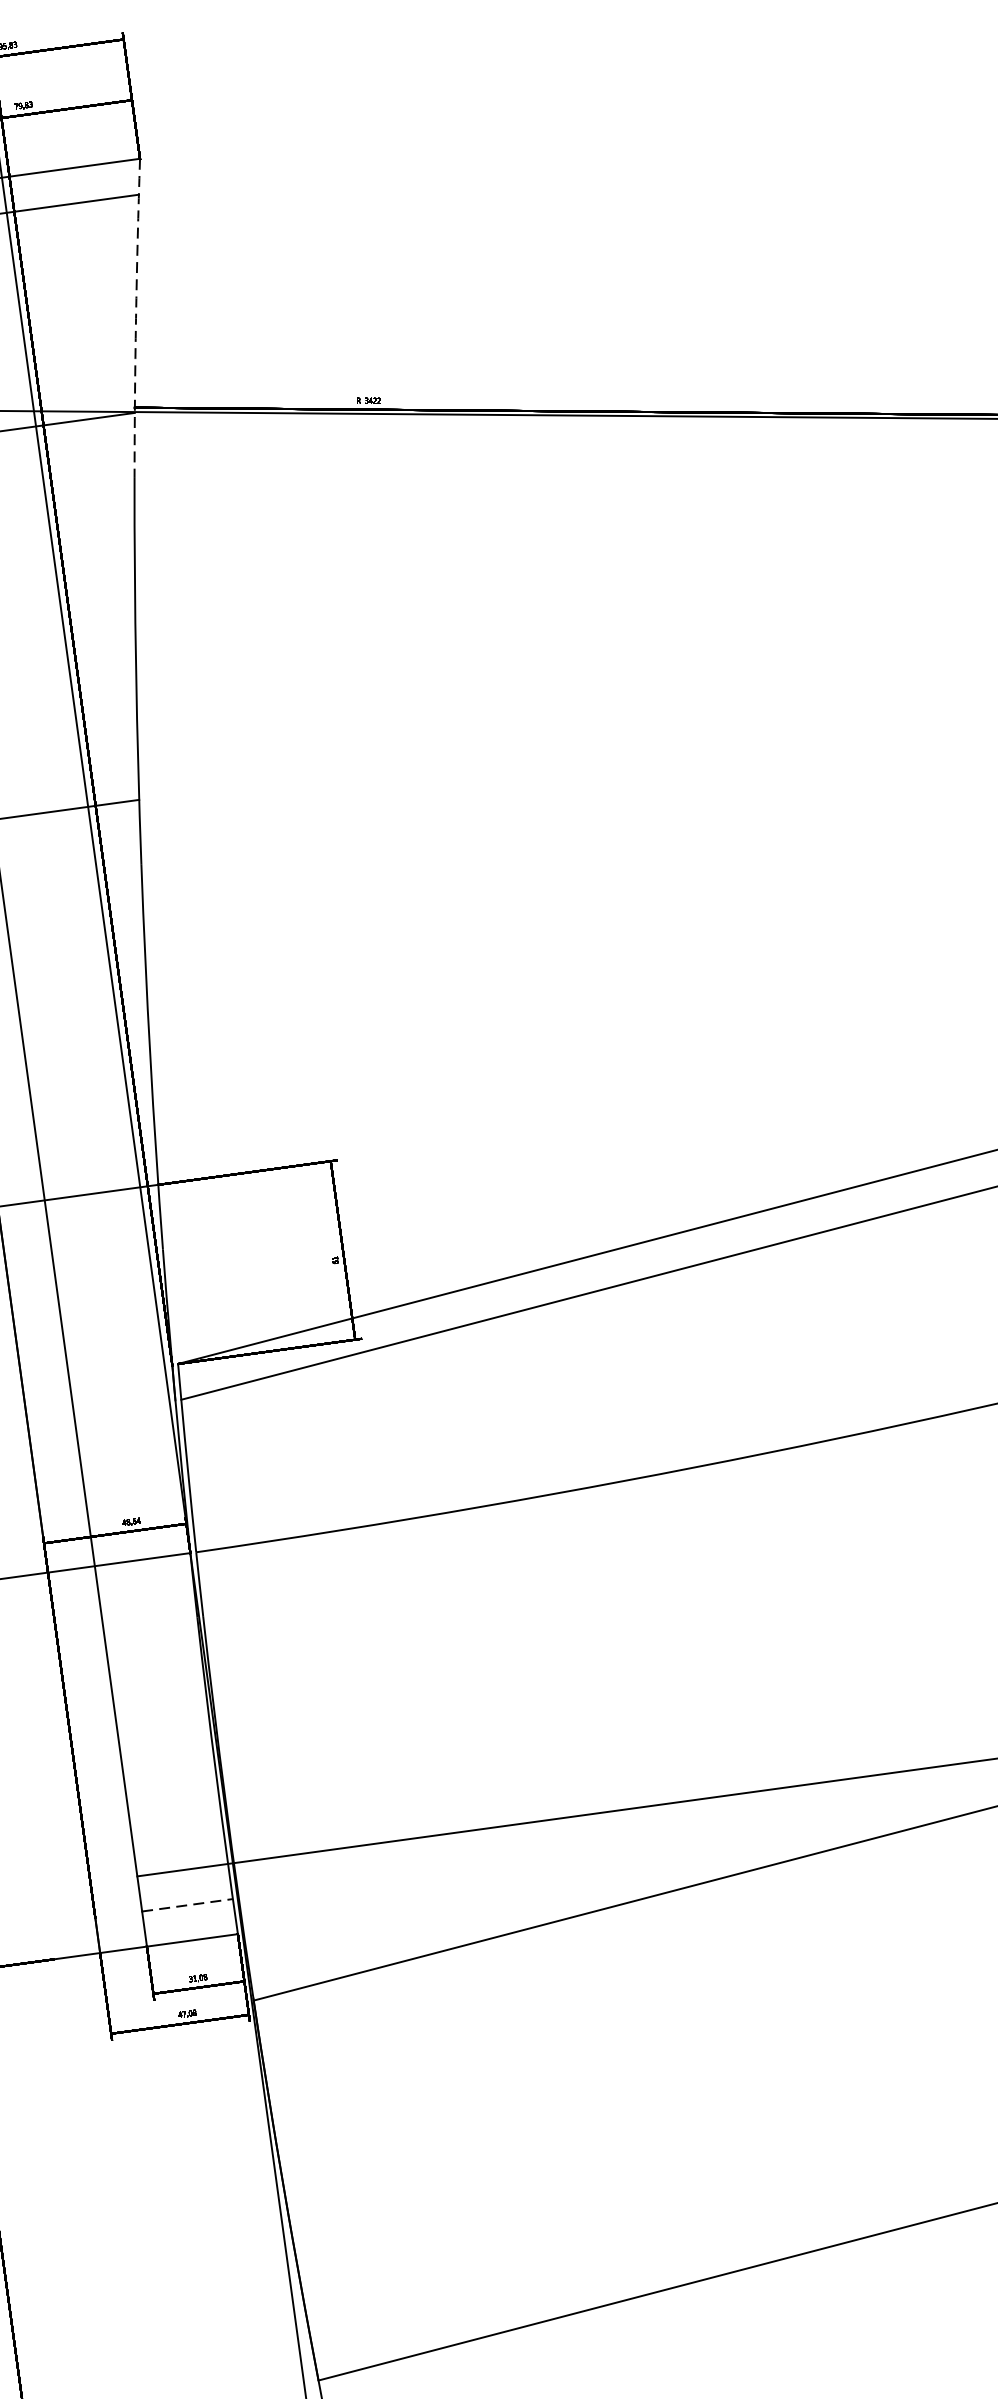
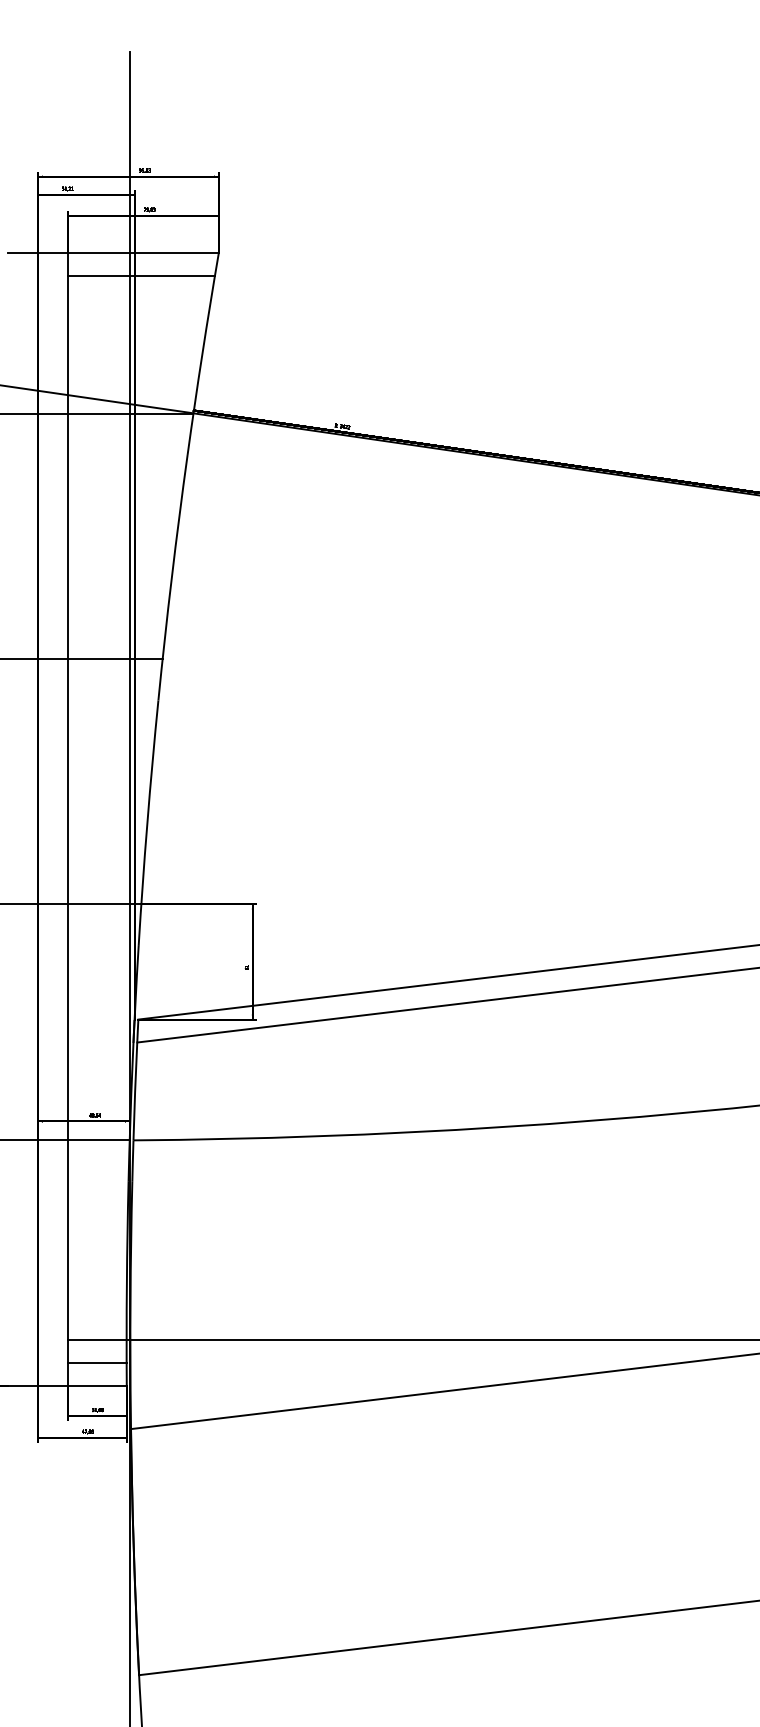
arc: (136, 318) -> (202, 354), dashed -> solid
line: (187, 1905) -> (97, 1363), dashed -> solid

